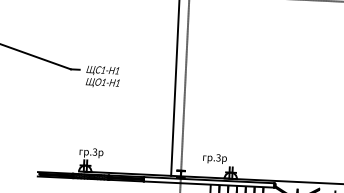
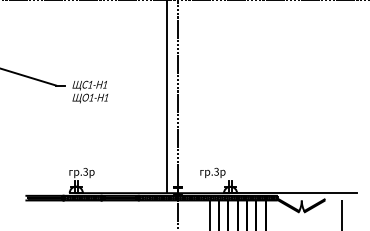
hatch: (208, 181) -> (207, 197), added

